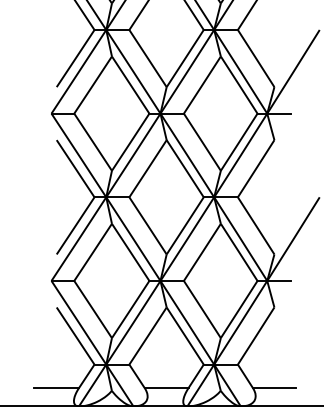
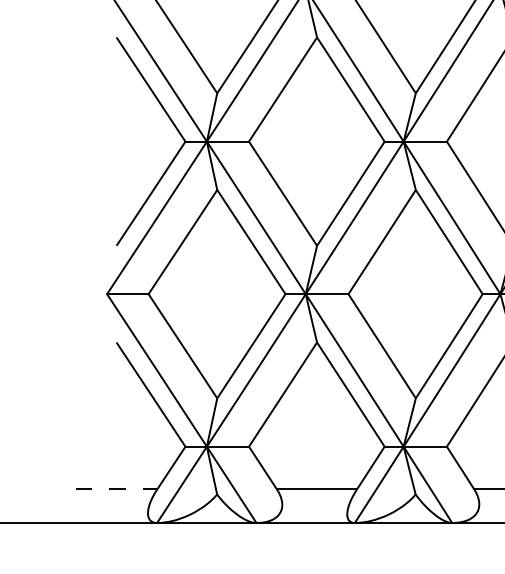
line: (57, 388) -> (117, 490), solid -> dashed

